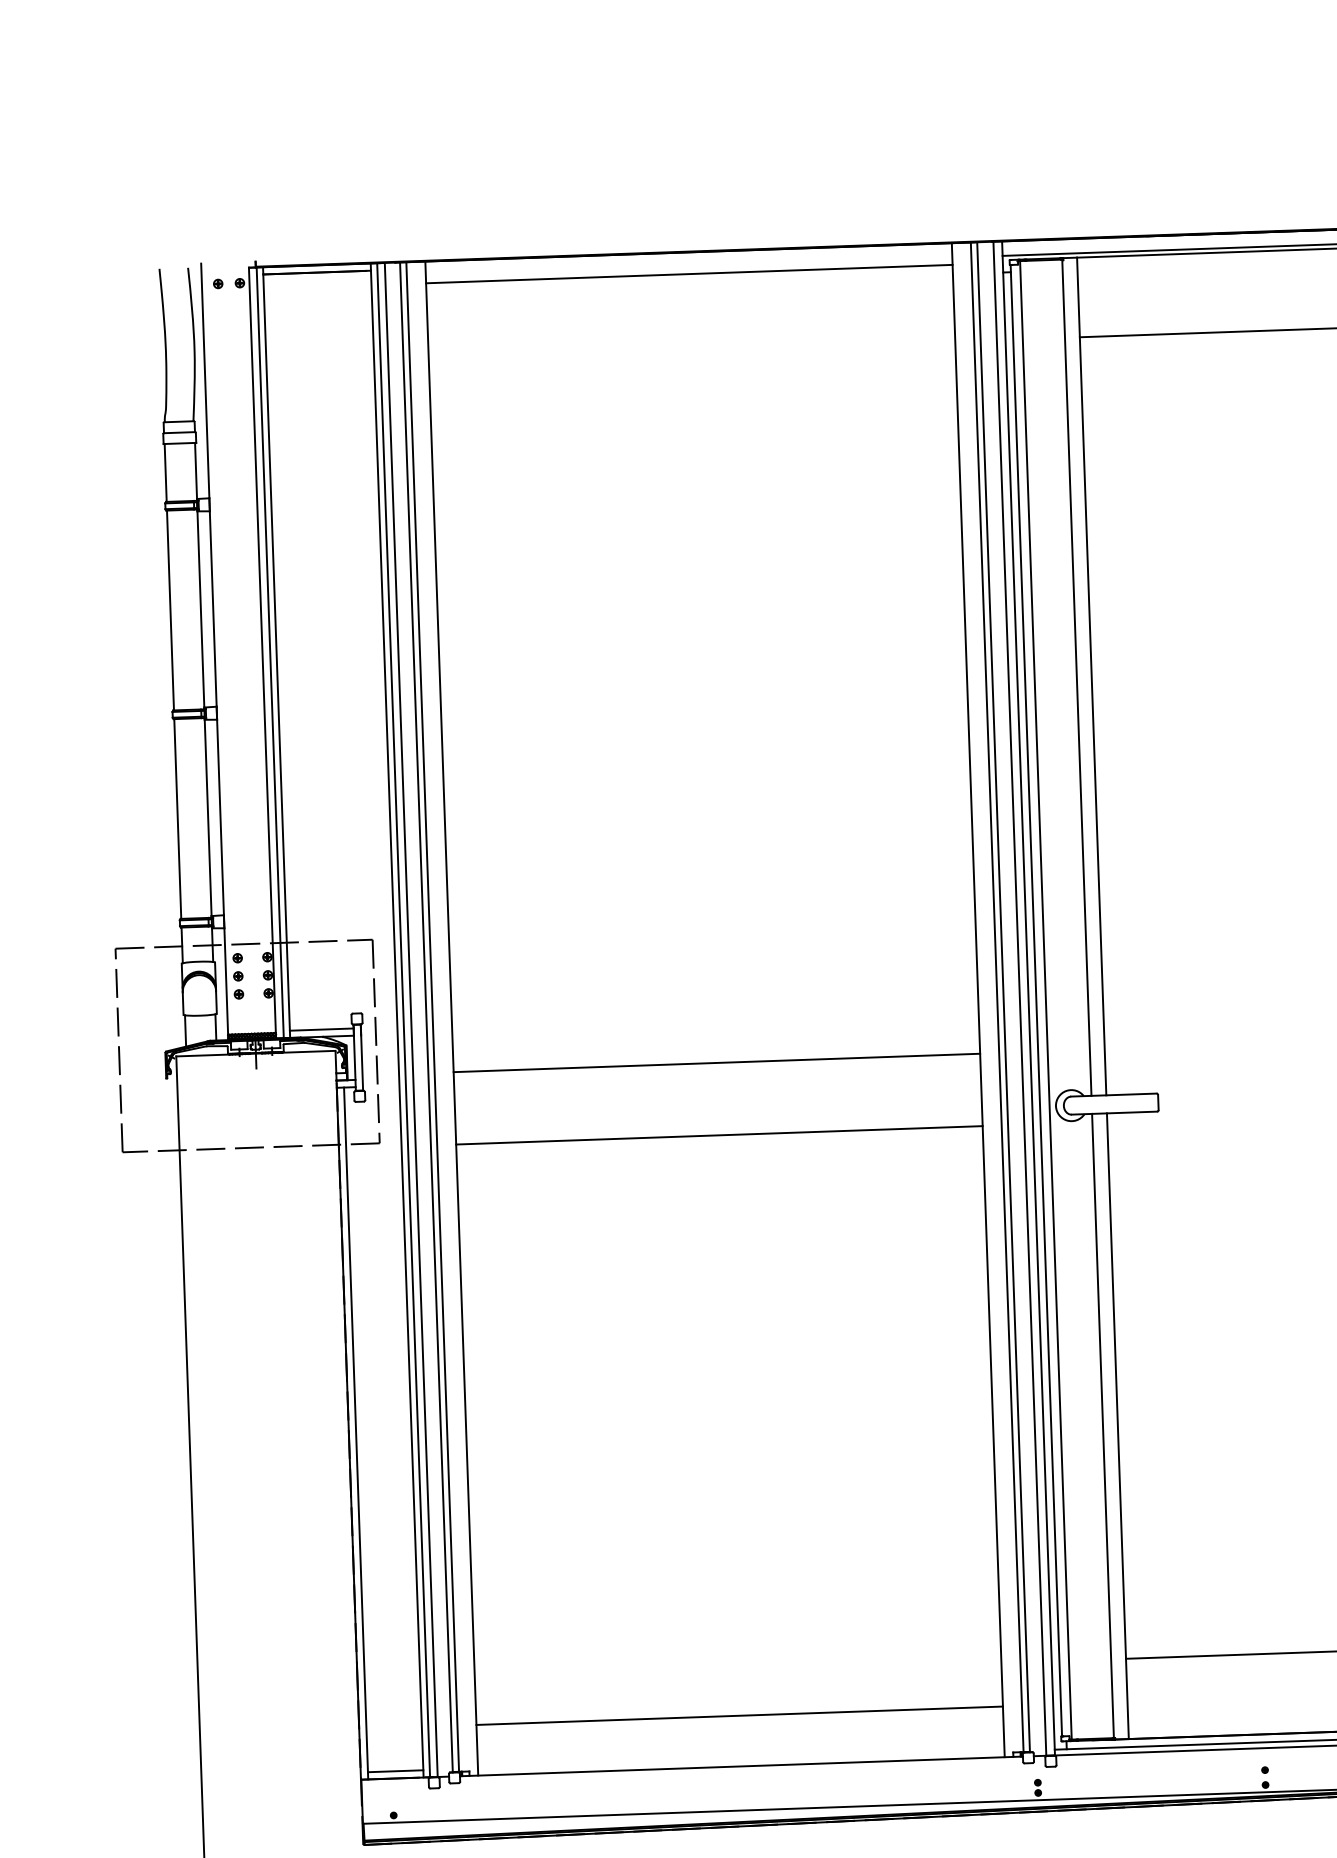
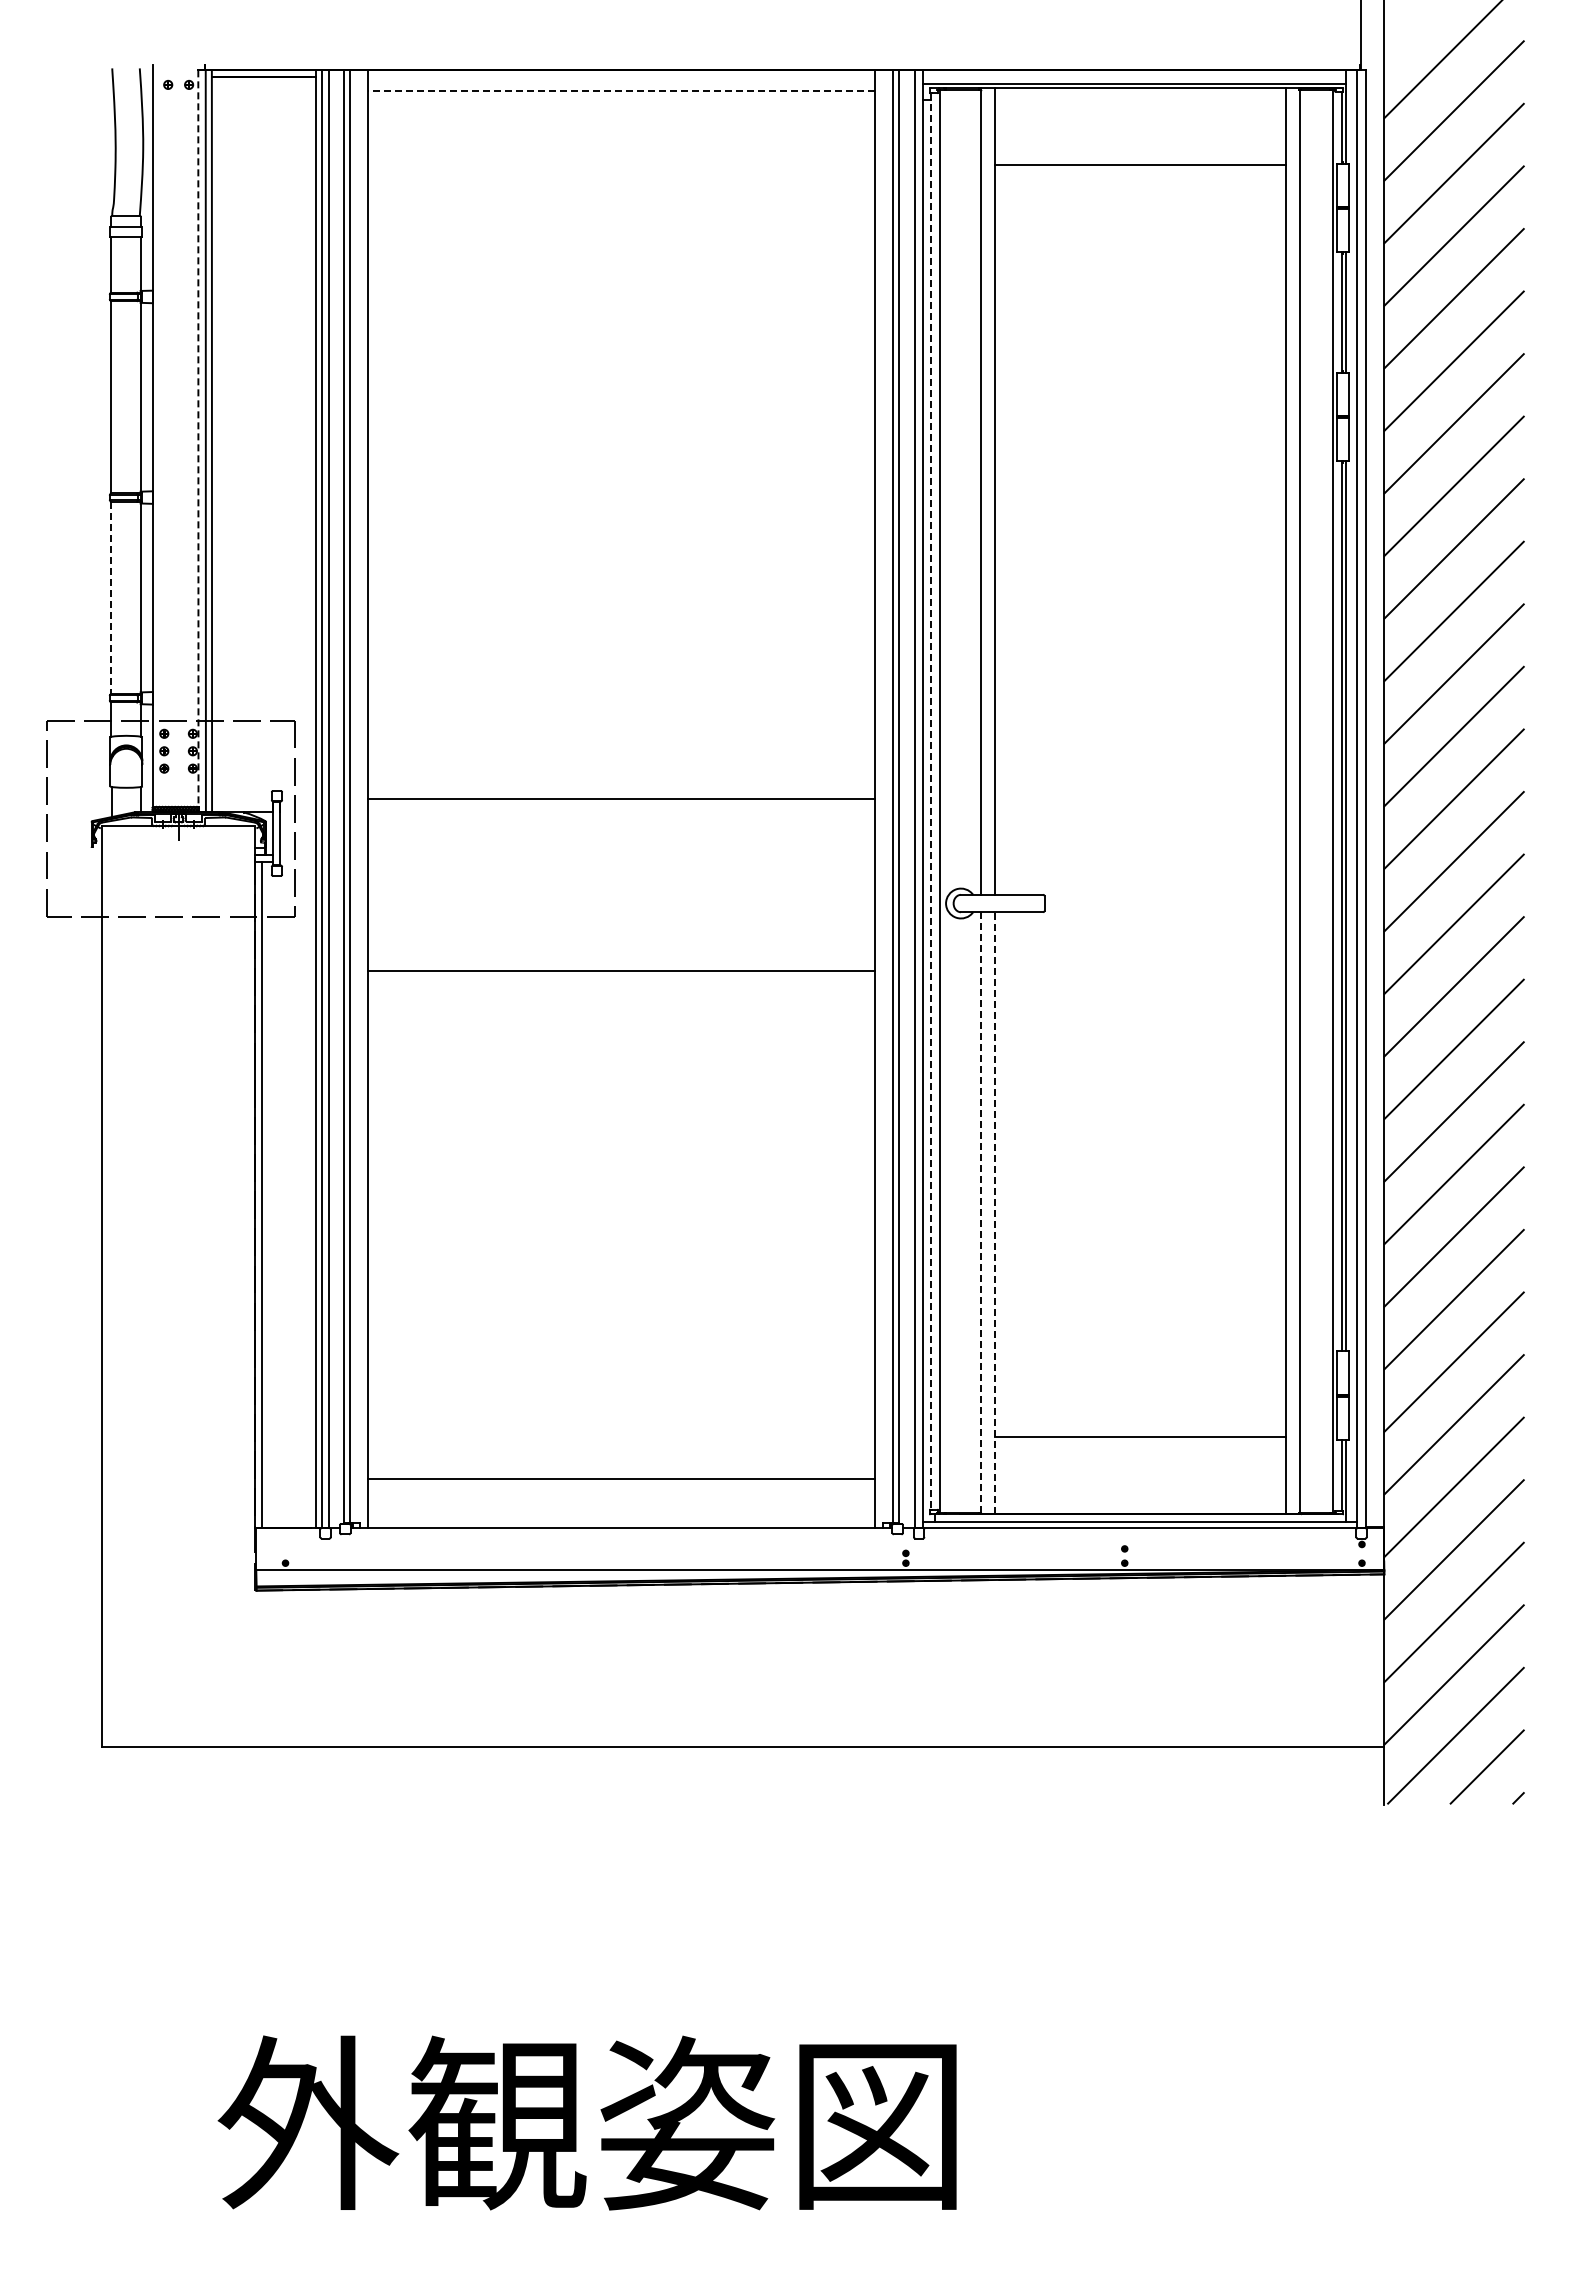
line: (689, 274) -> (621, 91), solid -> dashed
line: (262, 653) -> (198, 441), solid -> dashed
line: (177, 819) -> (111, 598), solid -> dashed
line: (1036, 1000) -> (930, 801), solid -> dashed
line: (321, 1029) -> (242, 805), removed
line: (716, 1062) -> (621, 798), moved
line: (719, 1135) -> (621, 971), moved
line: (1102, 1425) -> (980, 1212), solid -> dashed
line: (1117, 1425) -> (994, 1212), solid -> dashed
line: (395, 1770) -> (288, 1520), removed

